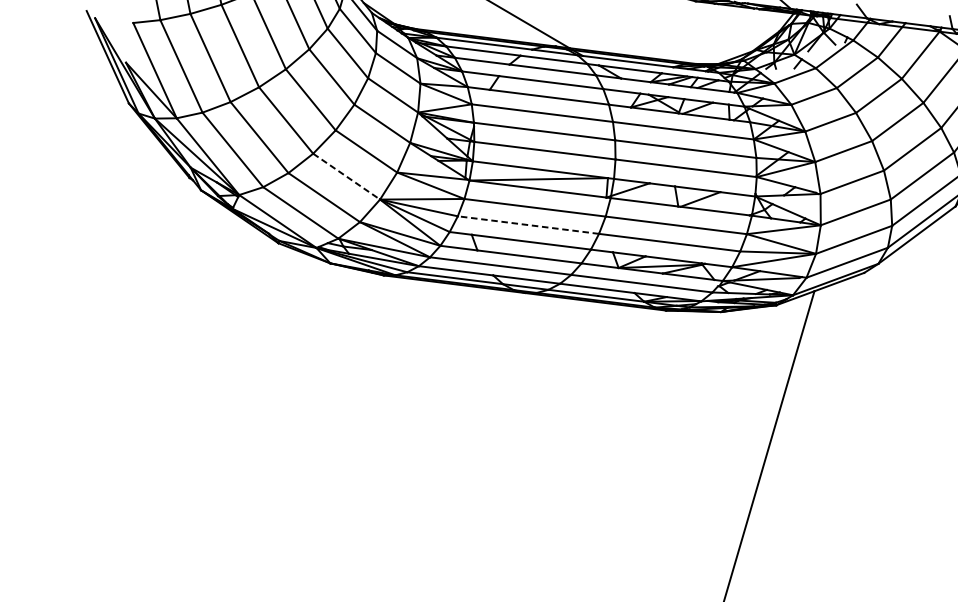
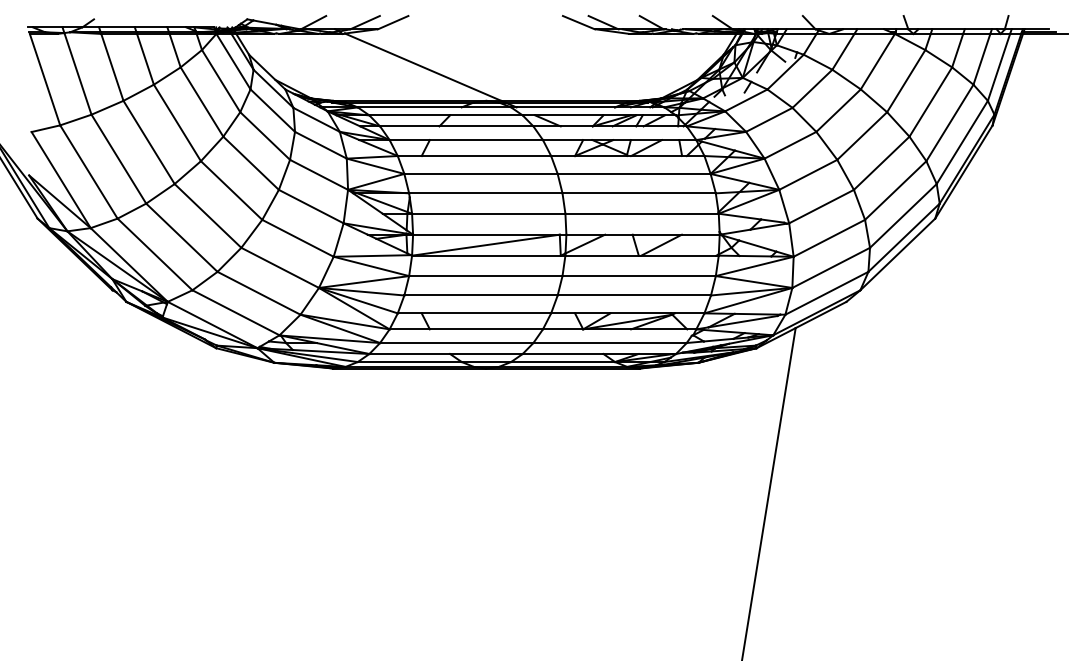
line: (346, 176) -> (280, 267), dashed -> solid
line: (528, 225) -> (481, 295), dashed -> solid

